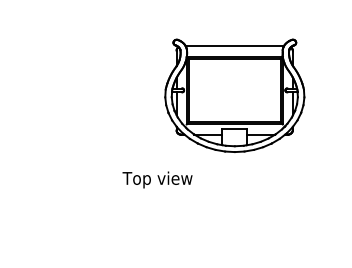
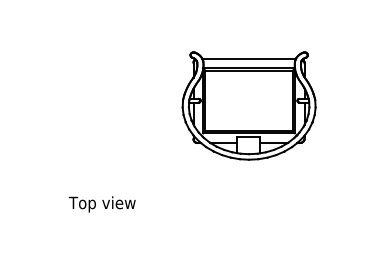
text: (156, 180) -> (101, 204), moved

